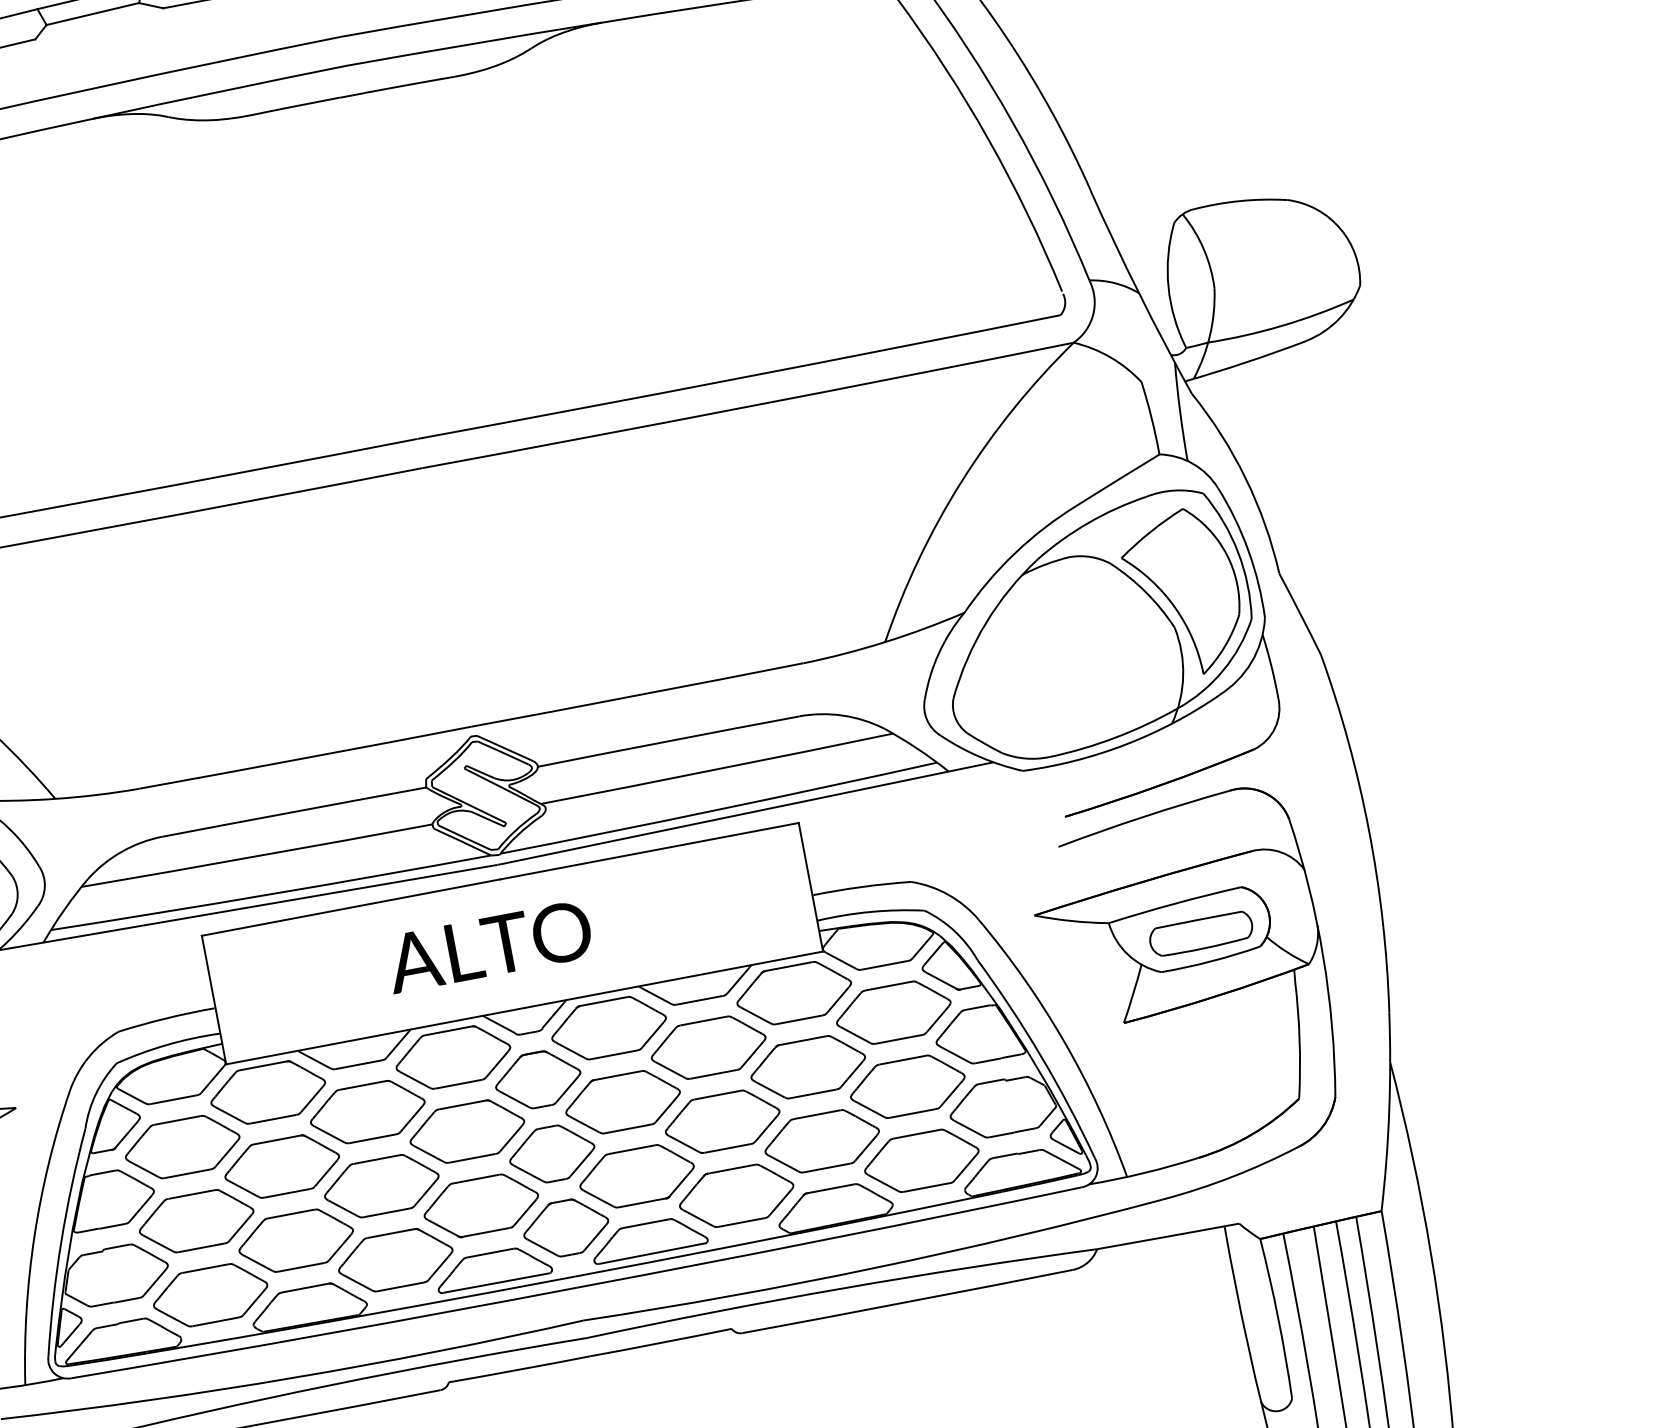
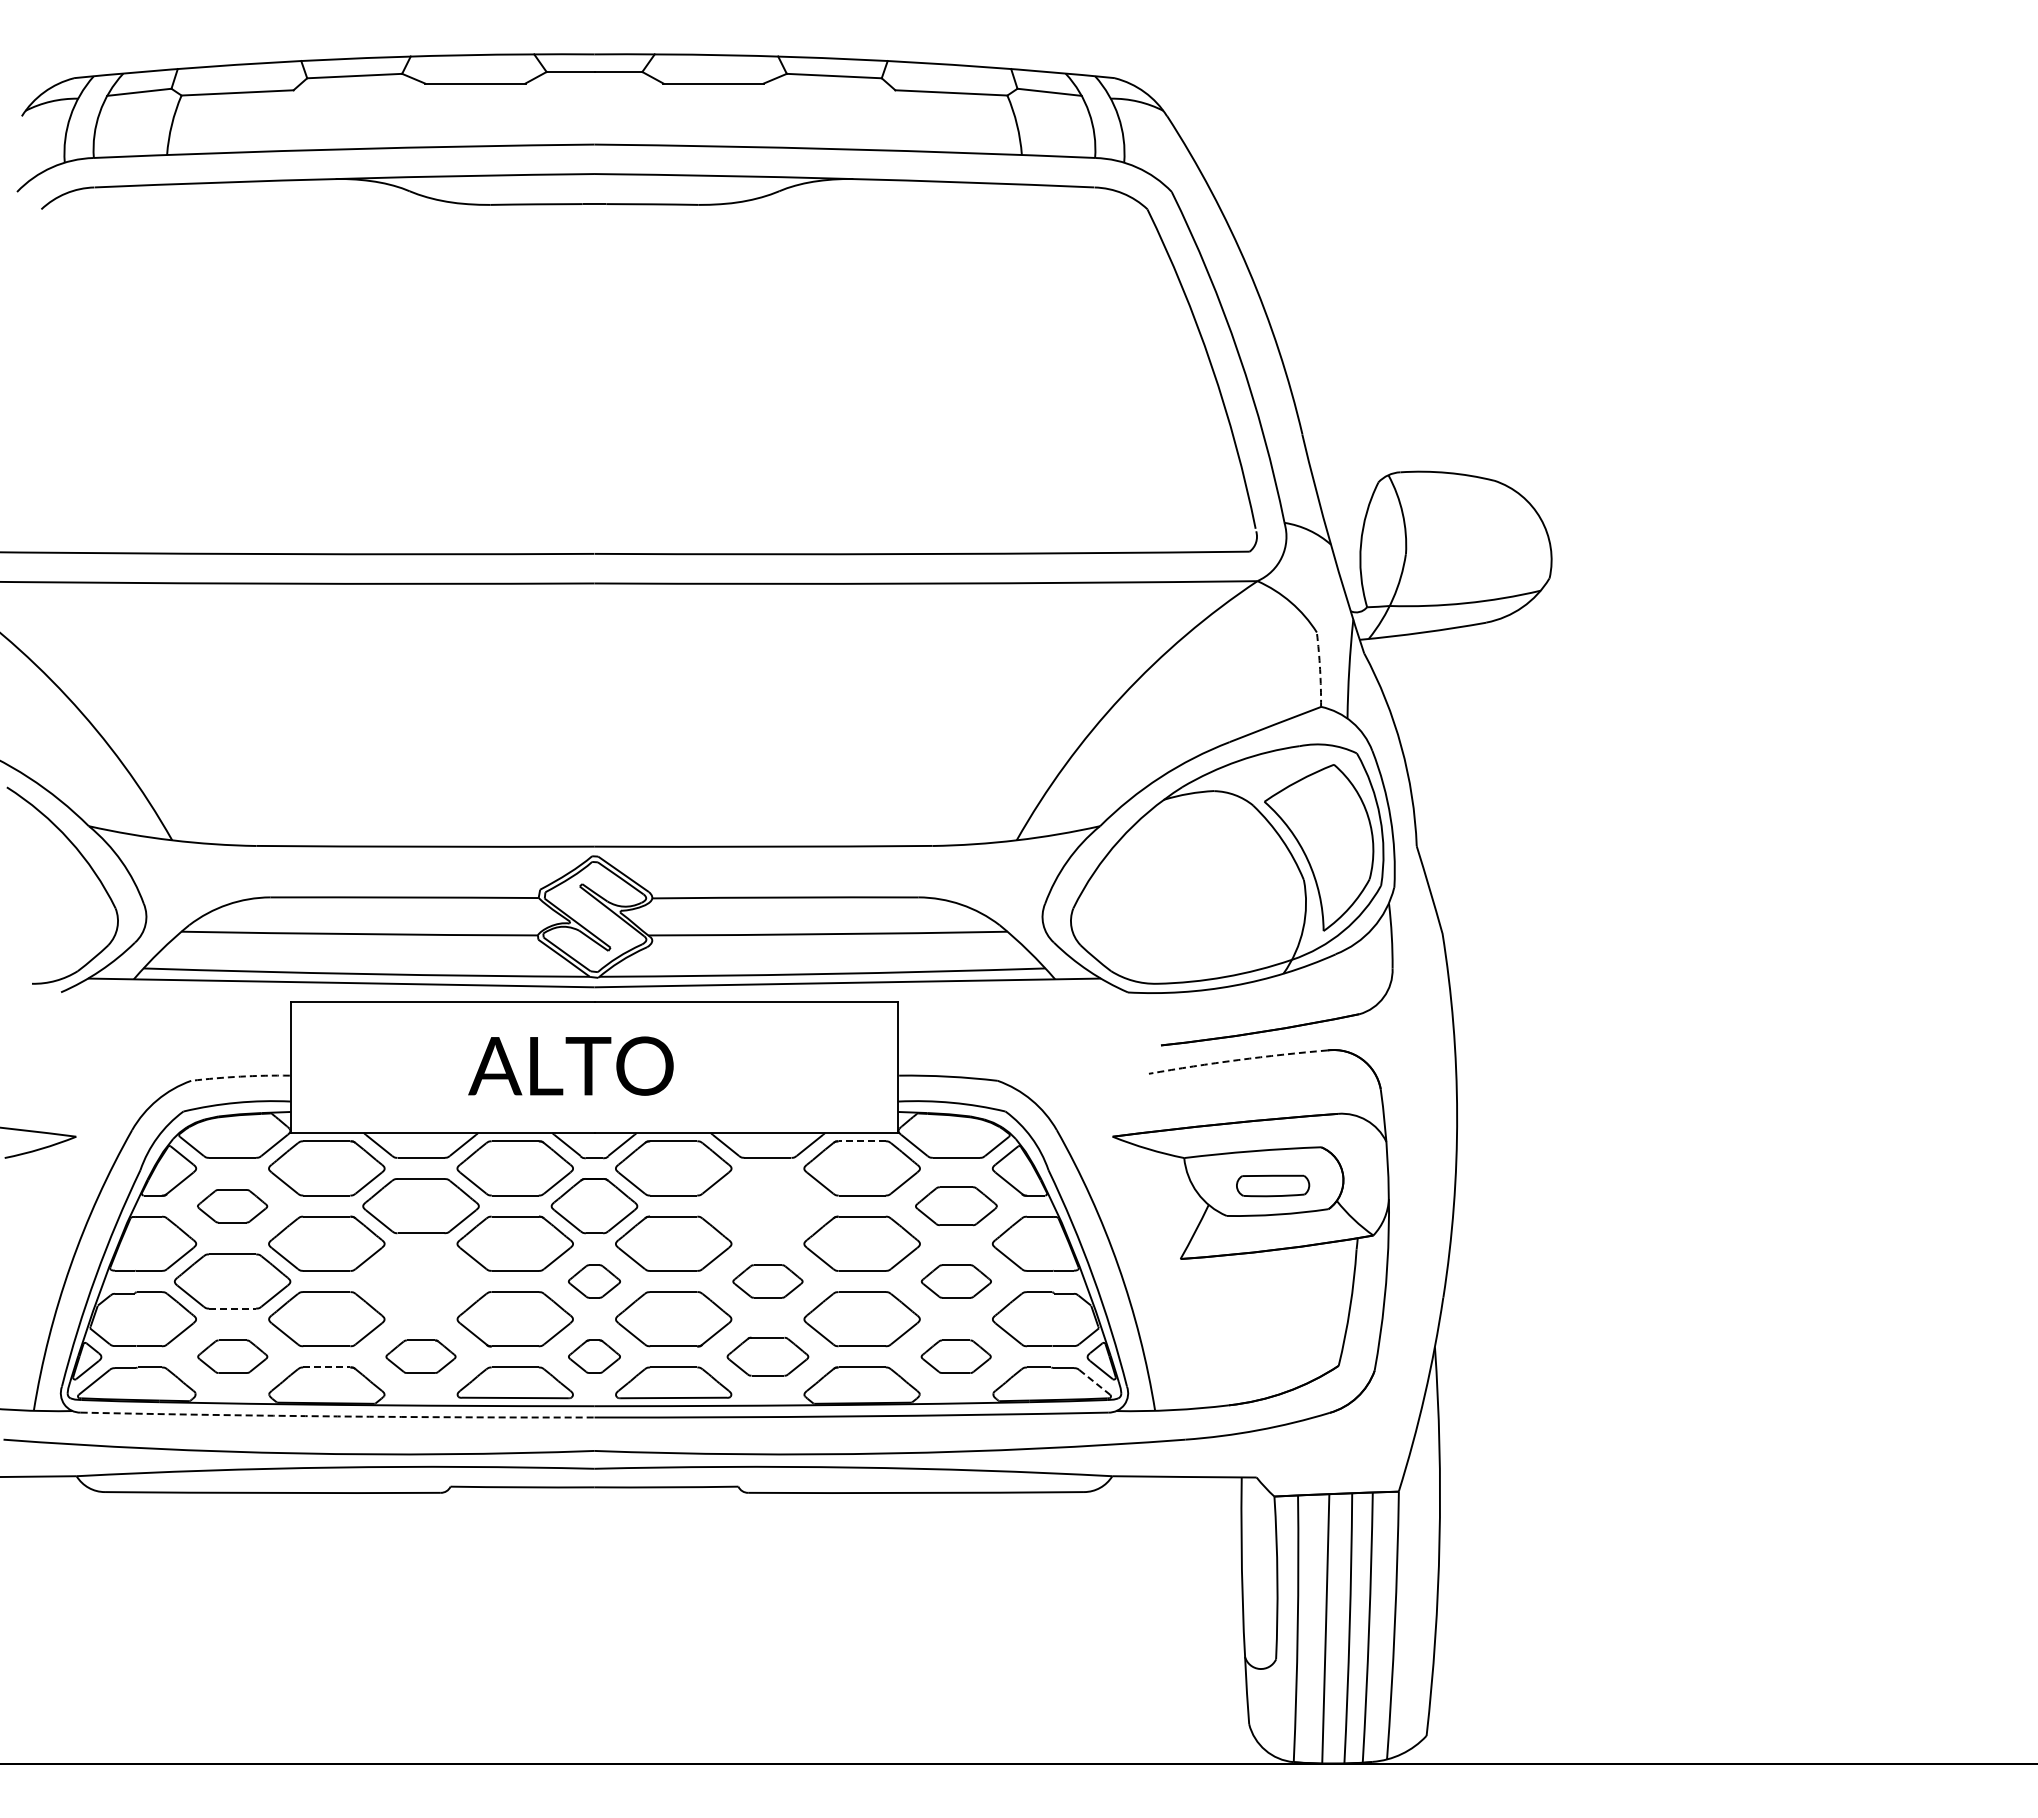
arc: (1151, 417) -> (1320, 669), solid -> dashed
arc: (1143, 817) -> (1238, 1060), solid -> dashed
part: (1200, 933) -> (1272, 1185), size x0.7
line: (789, 966) -> (862, 1141), solid -> dashed
part: (894, 1013) -> (956, 1206), size x0.7
arc: (166, 1018) -> (240, 1076), solid -> dashed
part: (708, 1048) -> (767, 1206), removed
part: (907, 1086) -> (956, 1281), size x0.6
part: (722, 1121) -> (767, 1281), size x0.6
part: (182, 1147) -> (232, 1206), size x0.6
part: (552, 1153) -> (594, 1281), size x0.6
part: (920, 1160) -> (955, 1356), size x0.6
line: (1062, 1160) -> (1094, 1382), solid -> dashed
part: (381, 1186) -> (420, 1281), removed
part: (736, 1195) -> (767, 1356), size x0.7
part: (566, 1227) -> (594, 1356), size x0.6
line: (202, 1247) -> (233, 1308), solid -> dashed
part: (395, 1259) -> (420, 1356), size x0.6
line: (304, 1288) -> (326, 1367), solid -> dashed
part: (210, 1294) -> (232, 1356), size x0.6
arc: (324, 1334) -> (337, 1416), solid -> dashed

